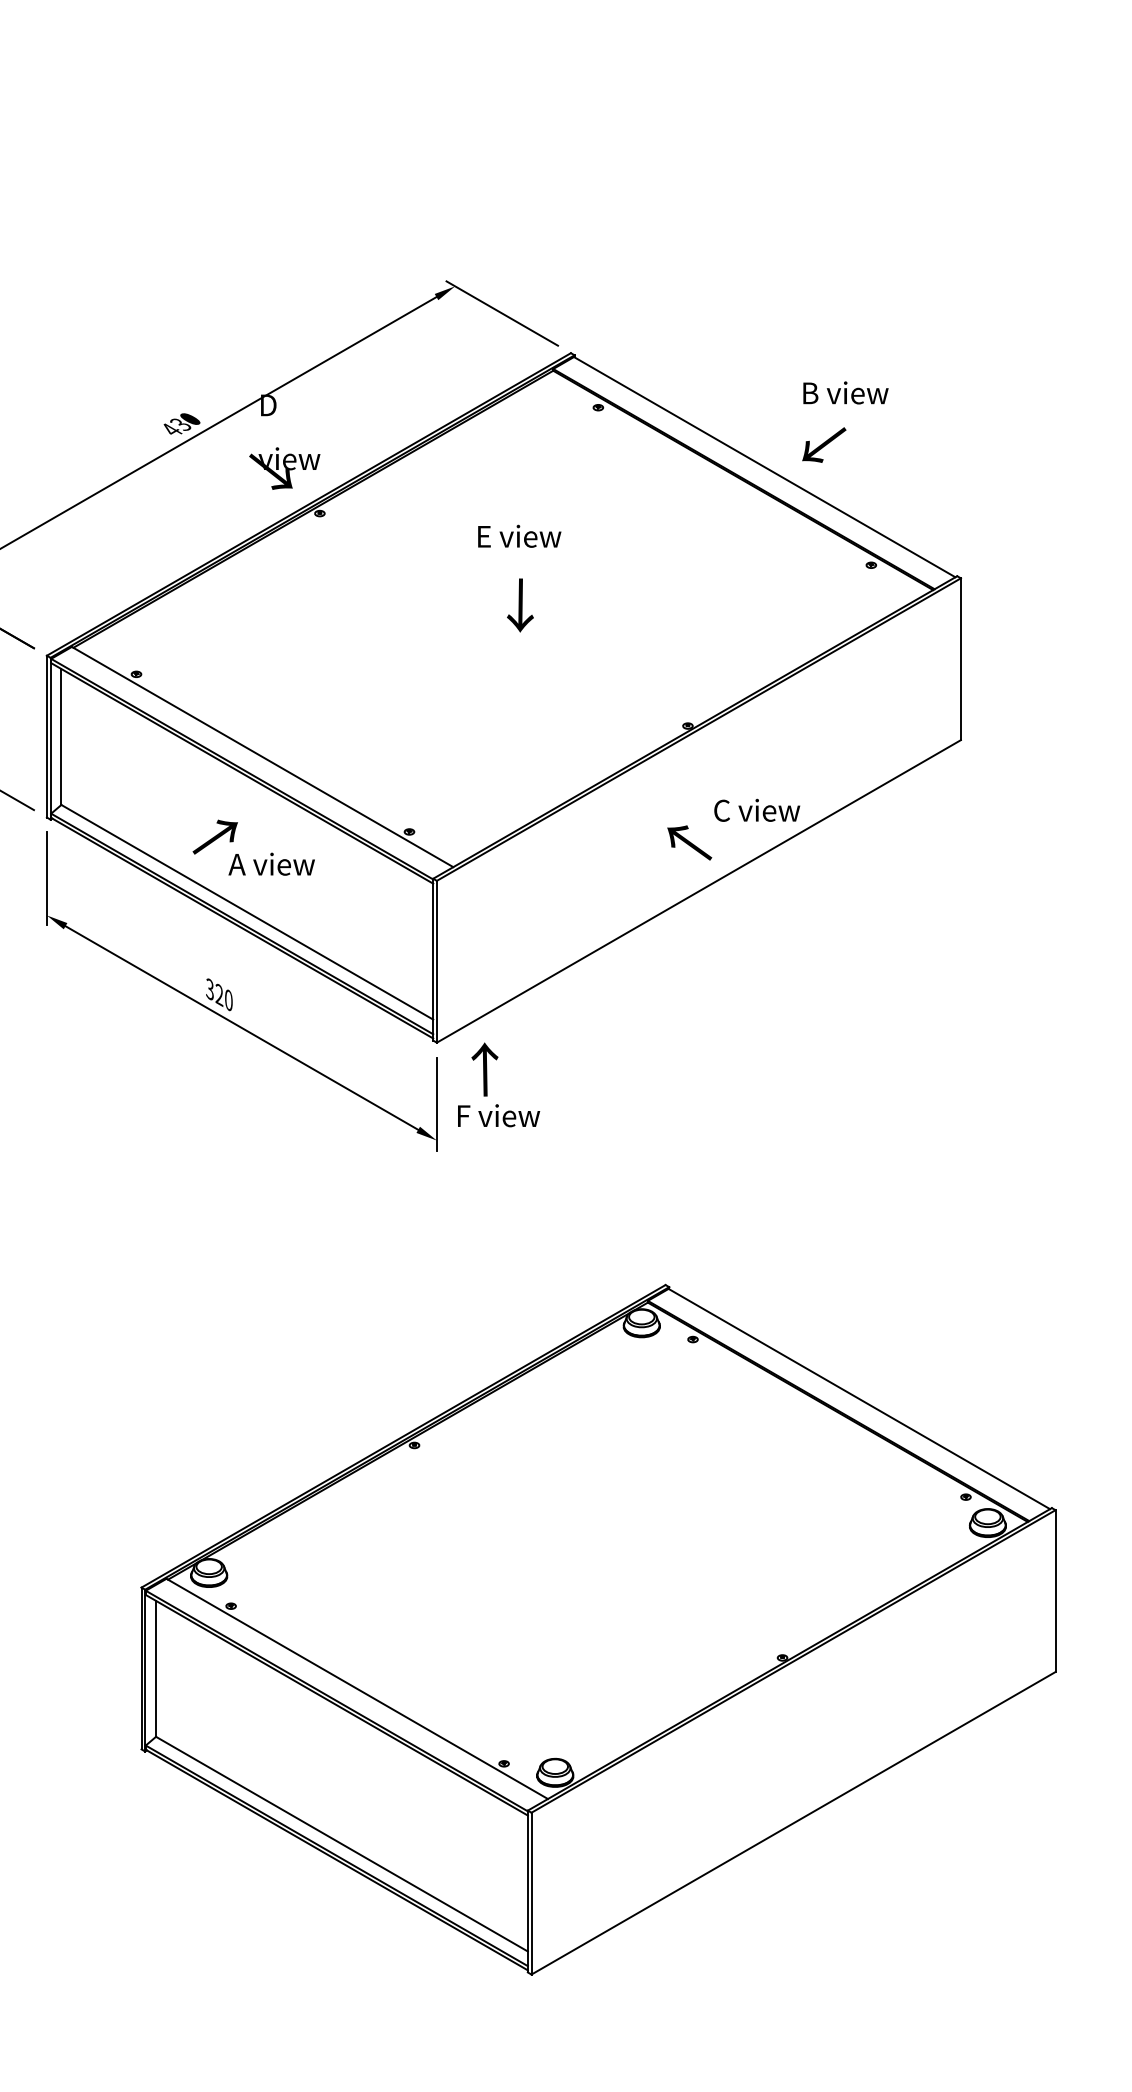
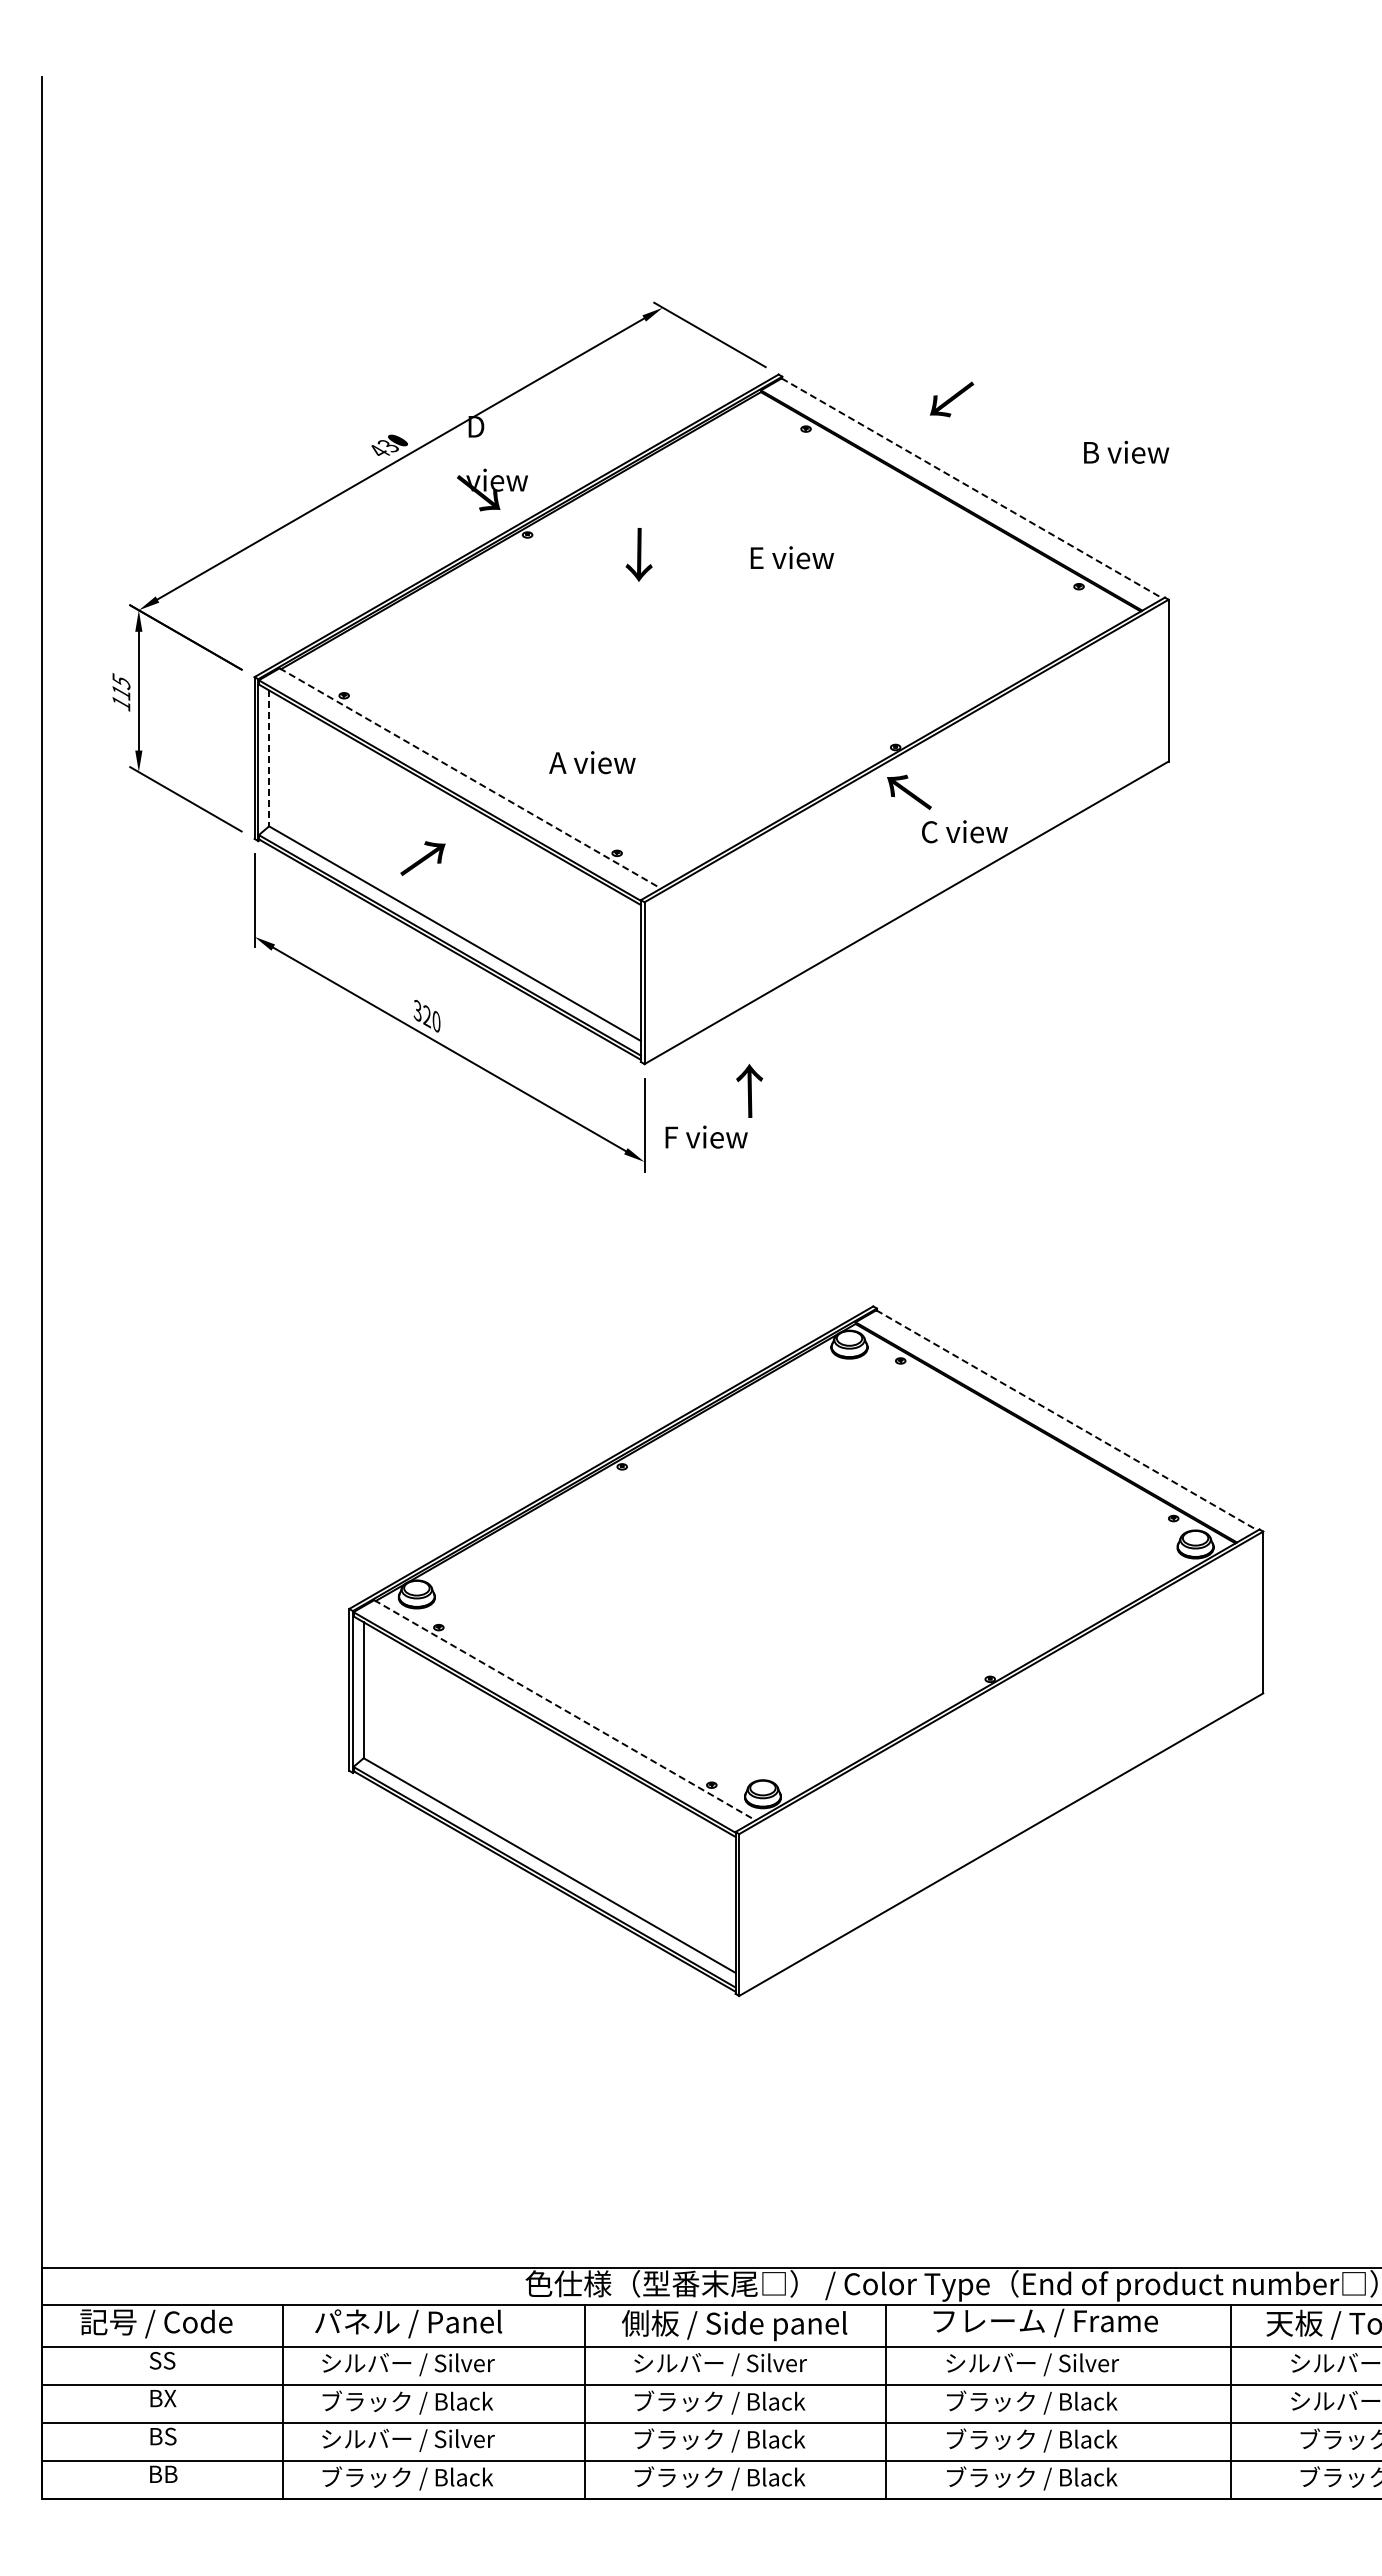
text: (845, 392) -> (1126, 451), moved
text: (824, 445) -> (952, 399), moved
line: (764, 467) -> (972, 488), solid -> dashed
text: (518, 536) -> (791, 557), moved
text: (519, 605) -> (638, 554), moved
line: (61, 737) -> (269, 758), solid -> dashed
line: (262, 757) -> (470, 778), solid -> dashed
text: (689, 842) -> (909, 791), moved
text: (271, 864) -> (592, 762), moved
text: (484, 1069) -> (749, 1090), moved
line: (859, 1399) -> (1067, 1420), solid -> dashed
line: (357, 1689) -> (565, 1710), solid -> dashed

